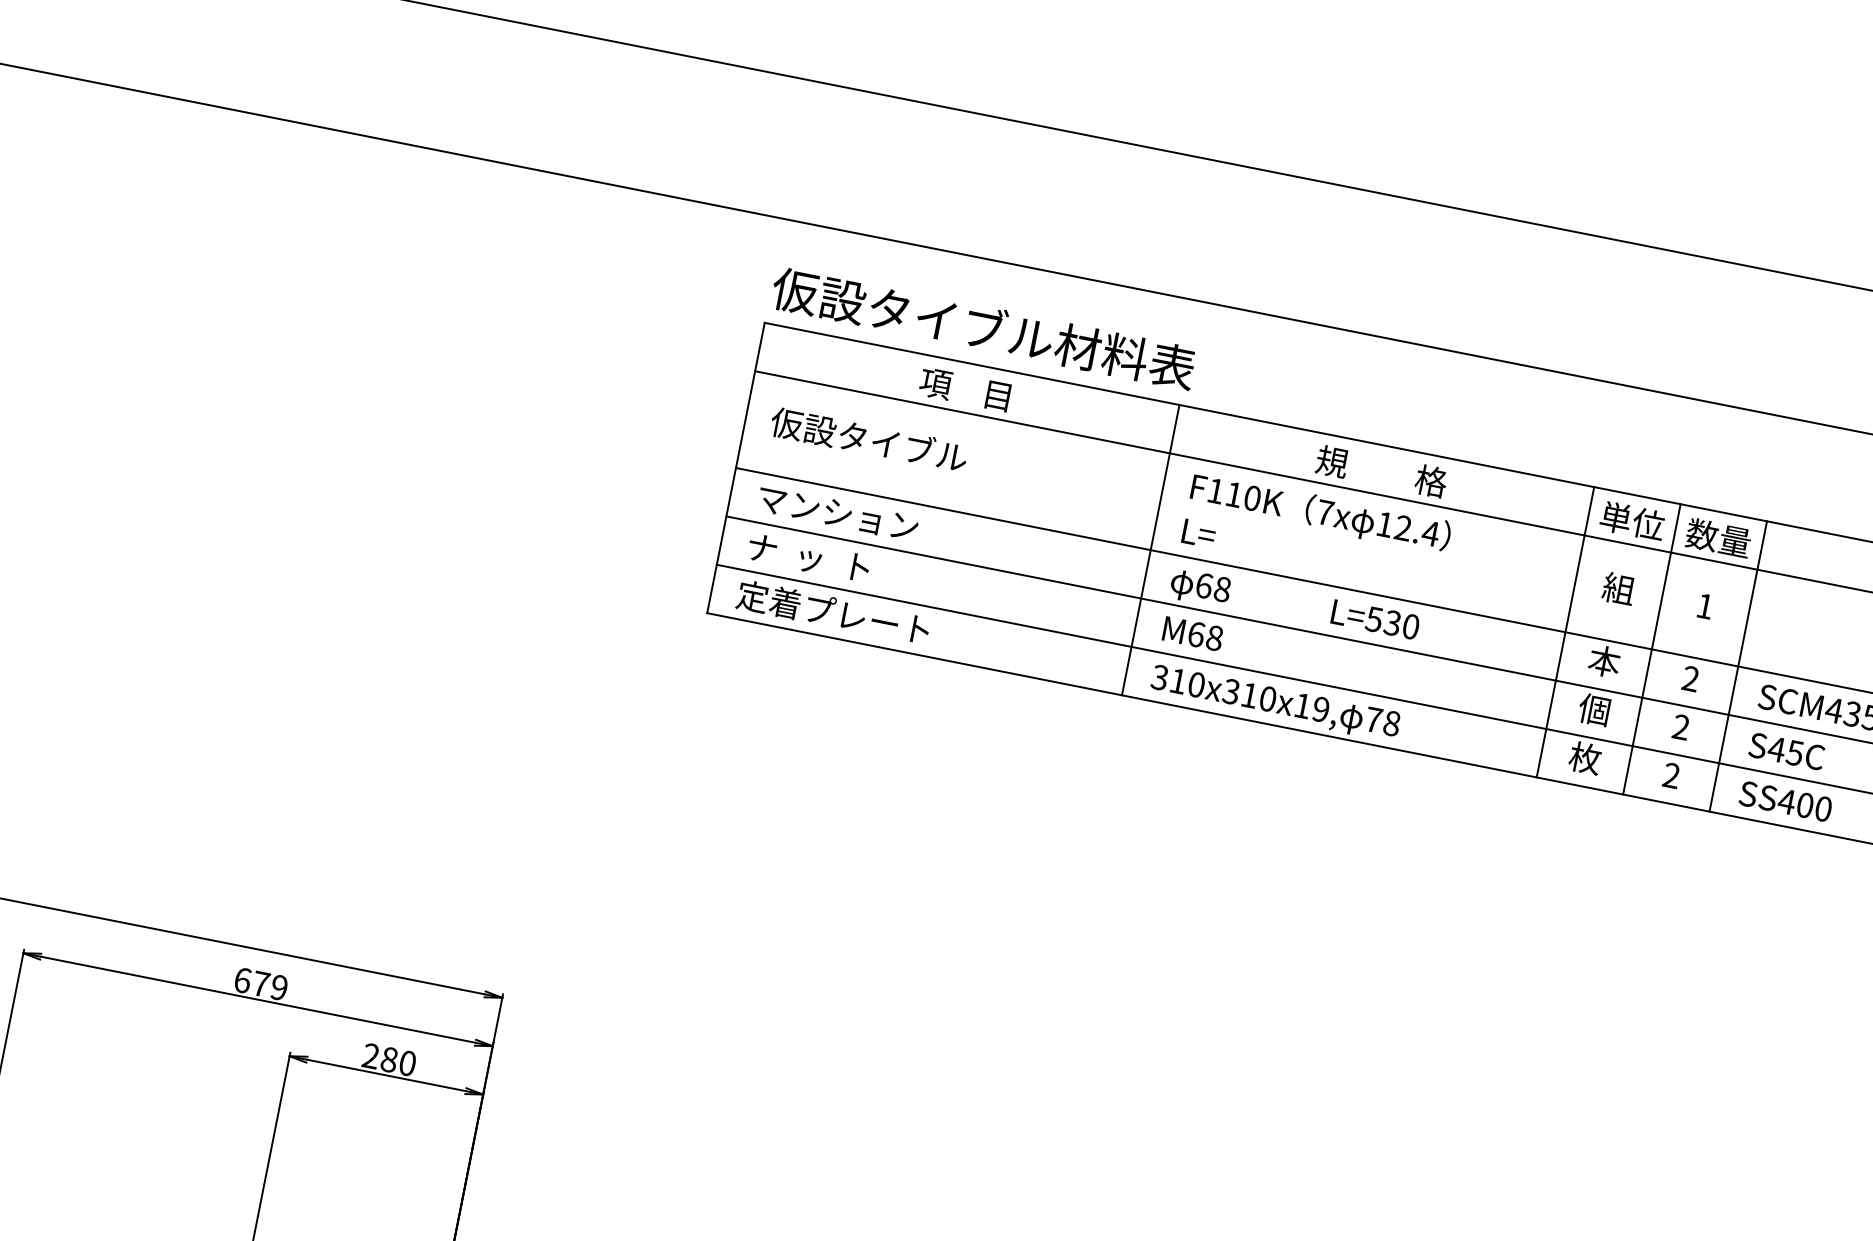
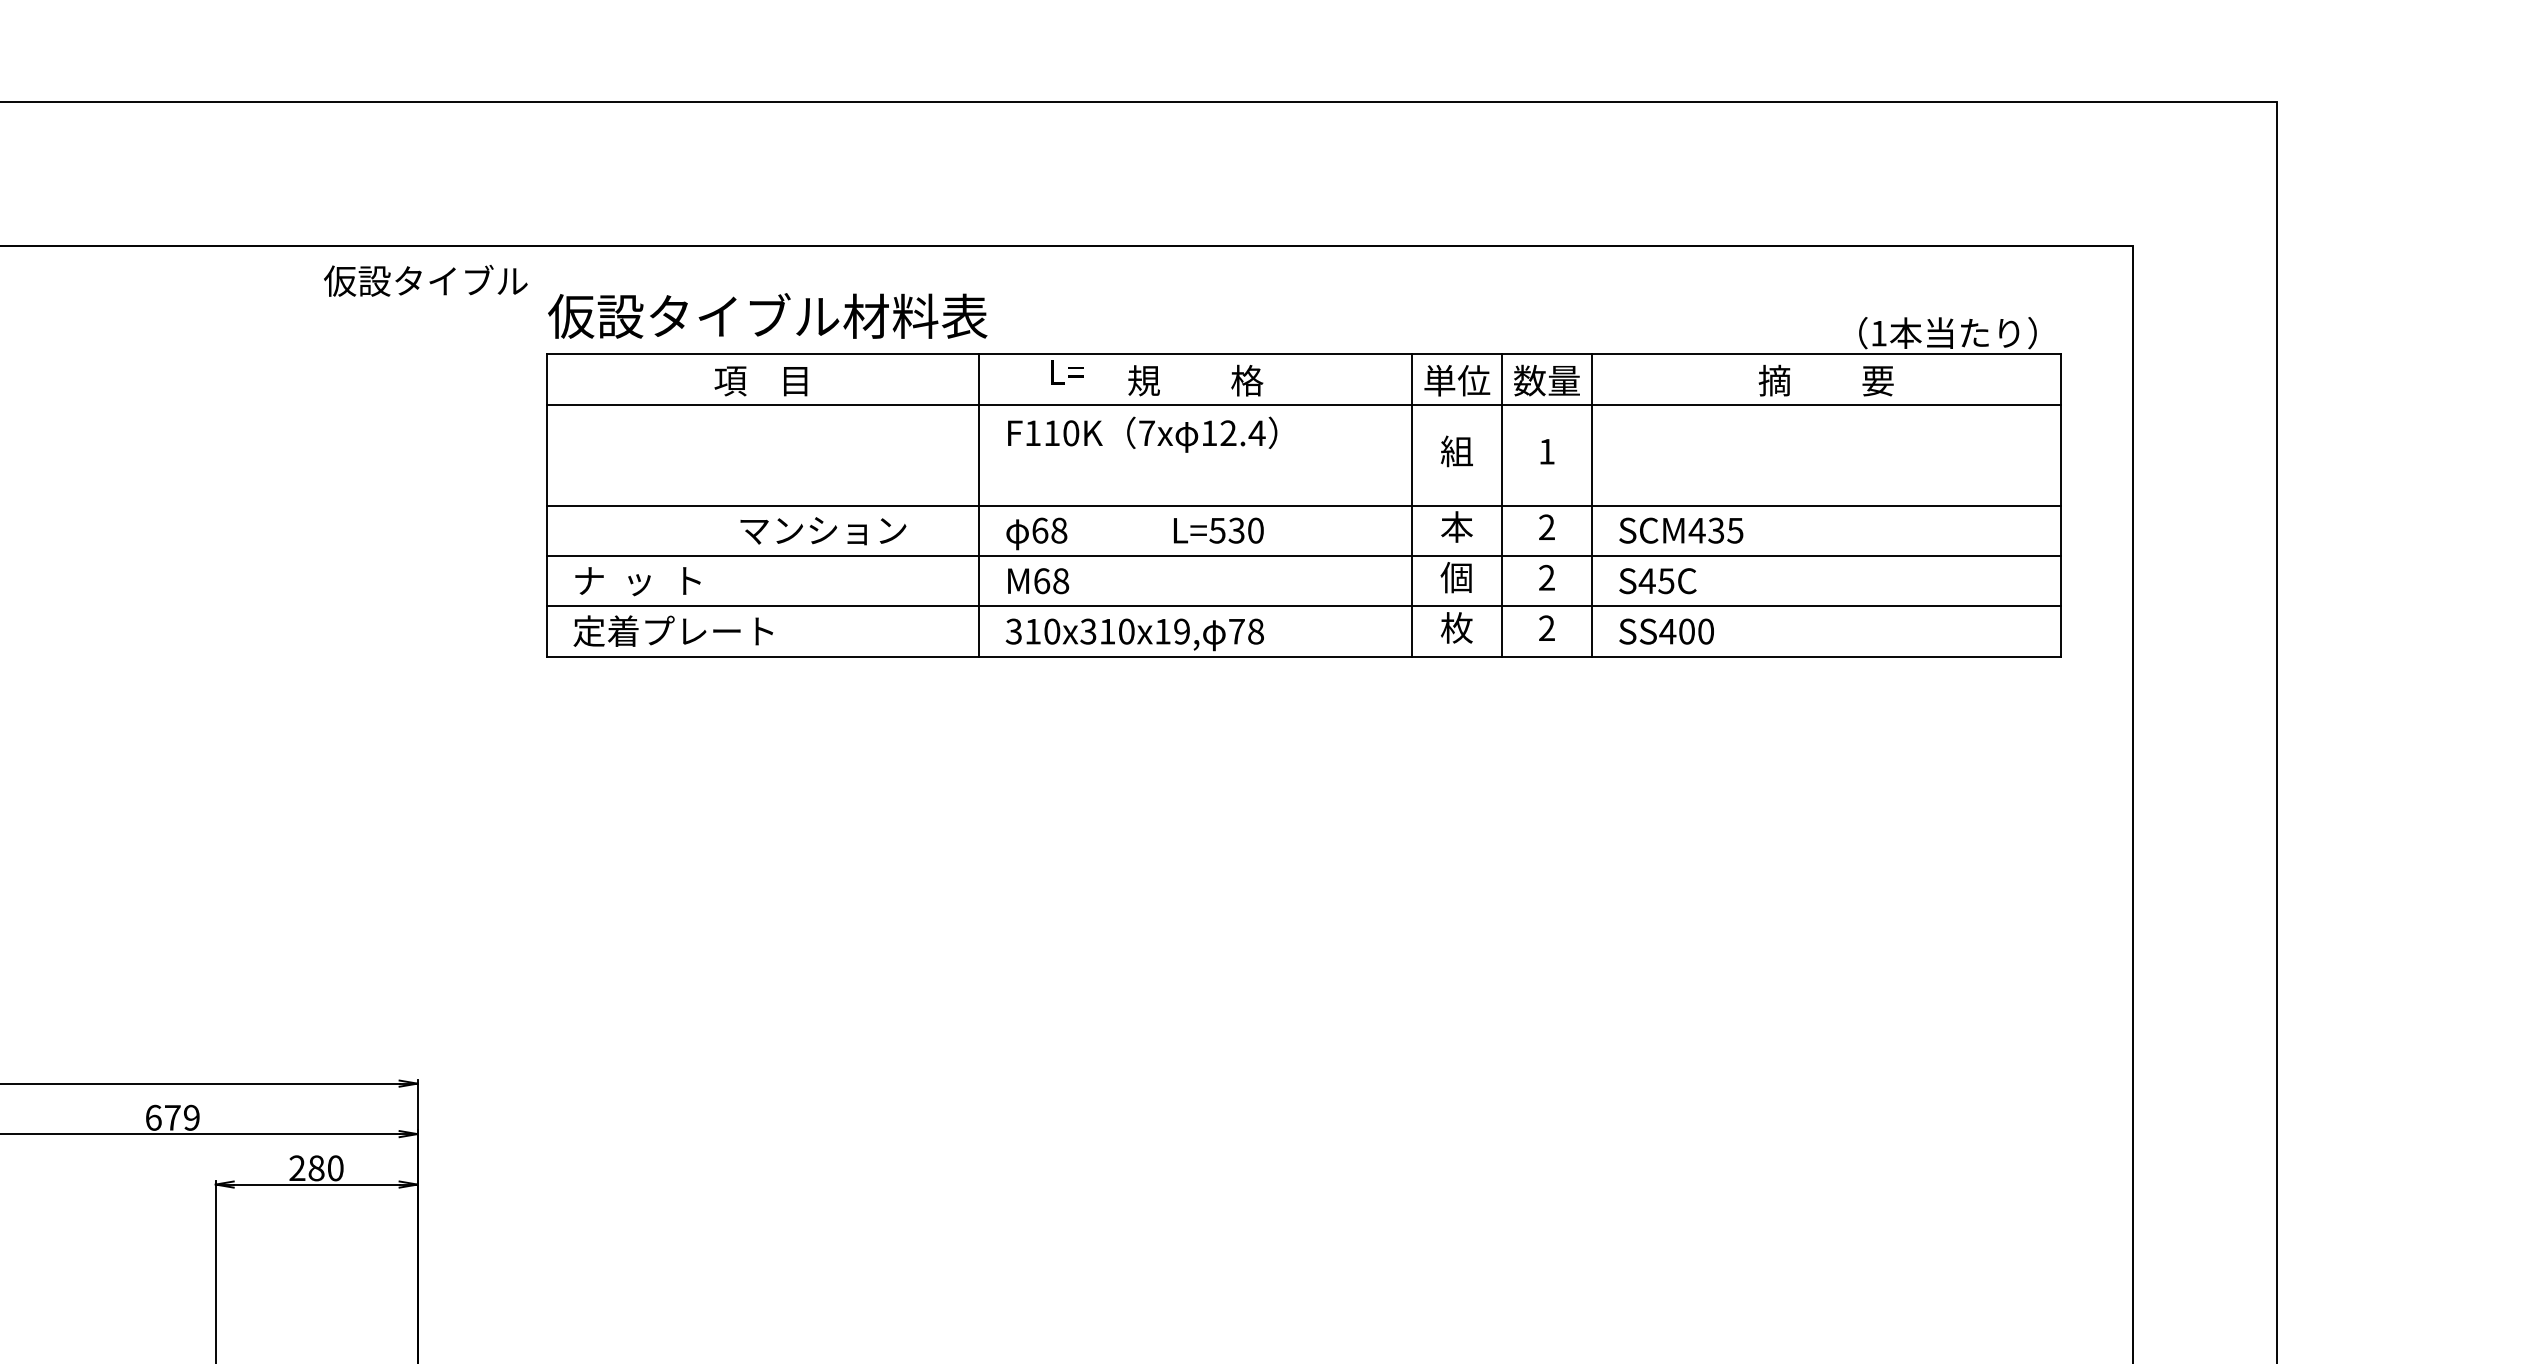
text: (868, 439) -> (425, 280), moved
text: (838, 514) -> (823, 531), moved
text: (1198, 533) -> (1067, 372), moved

